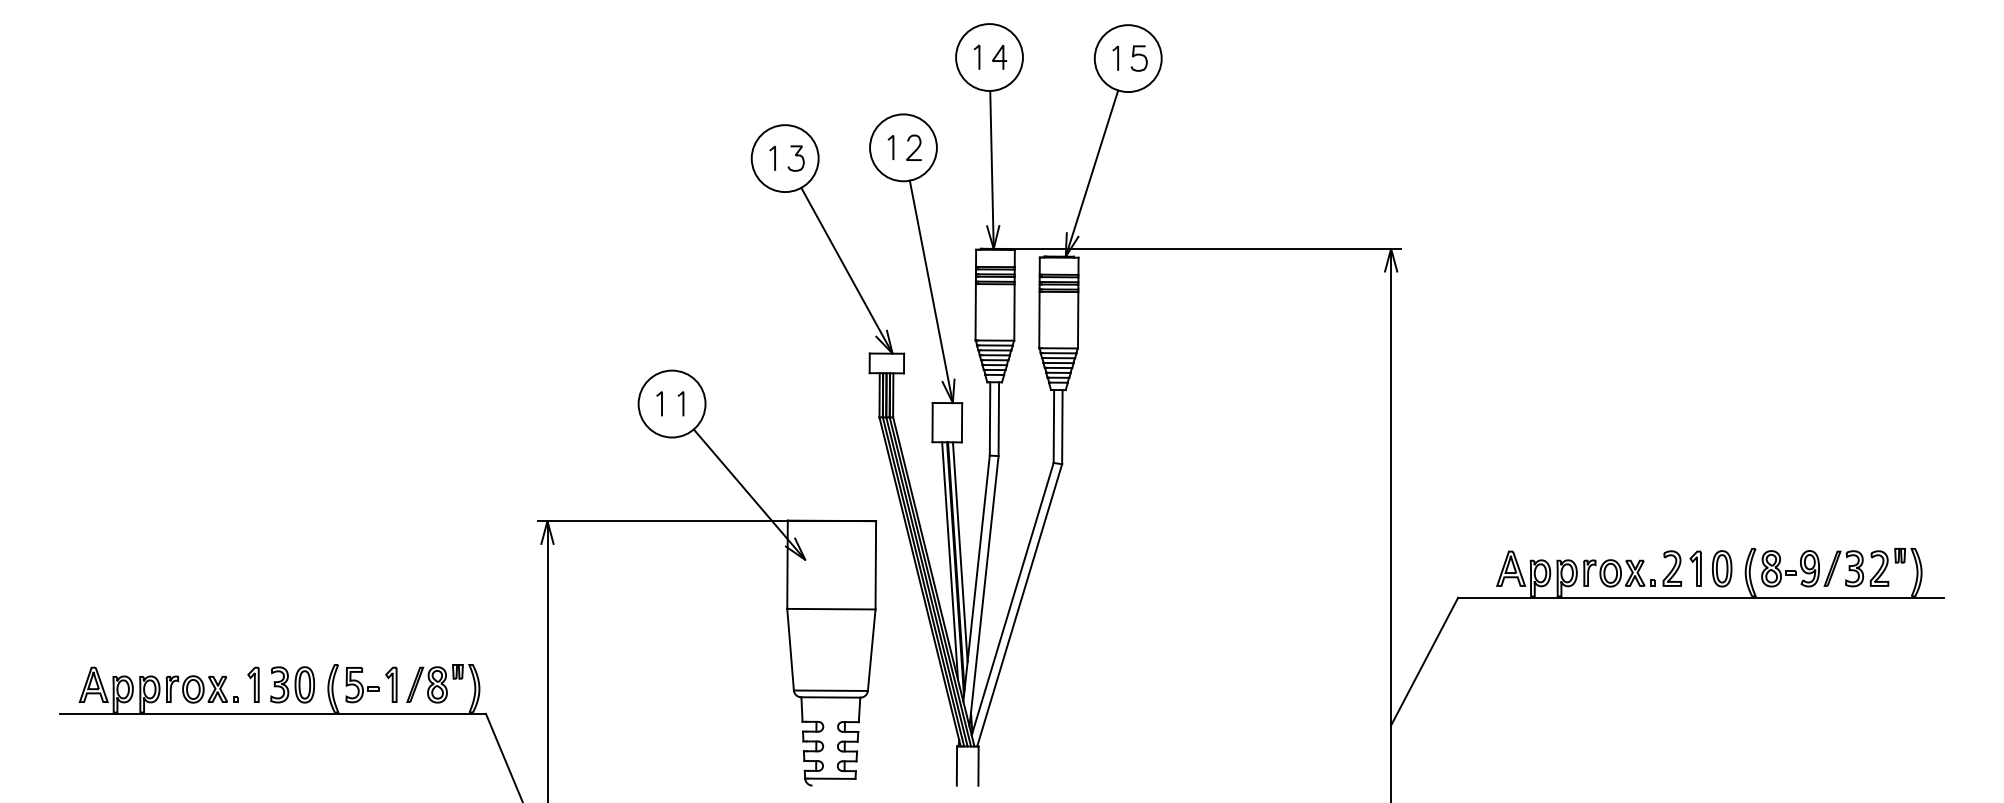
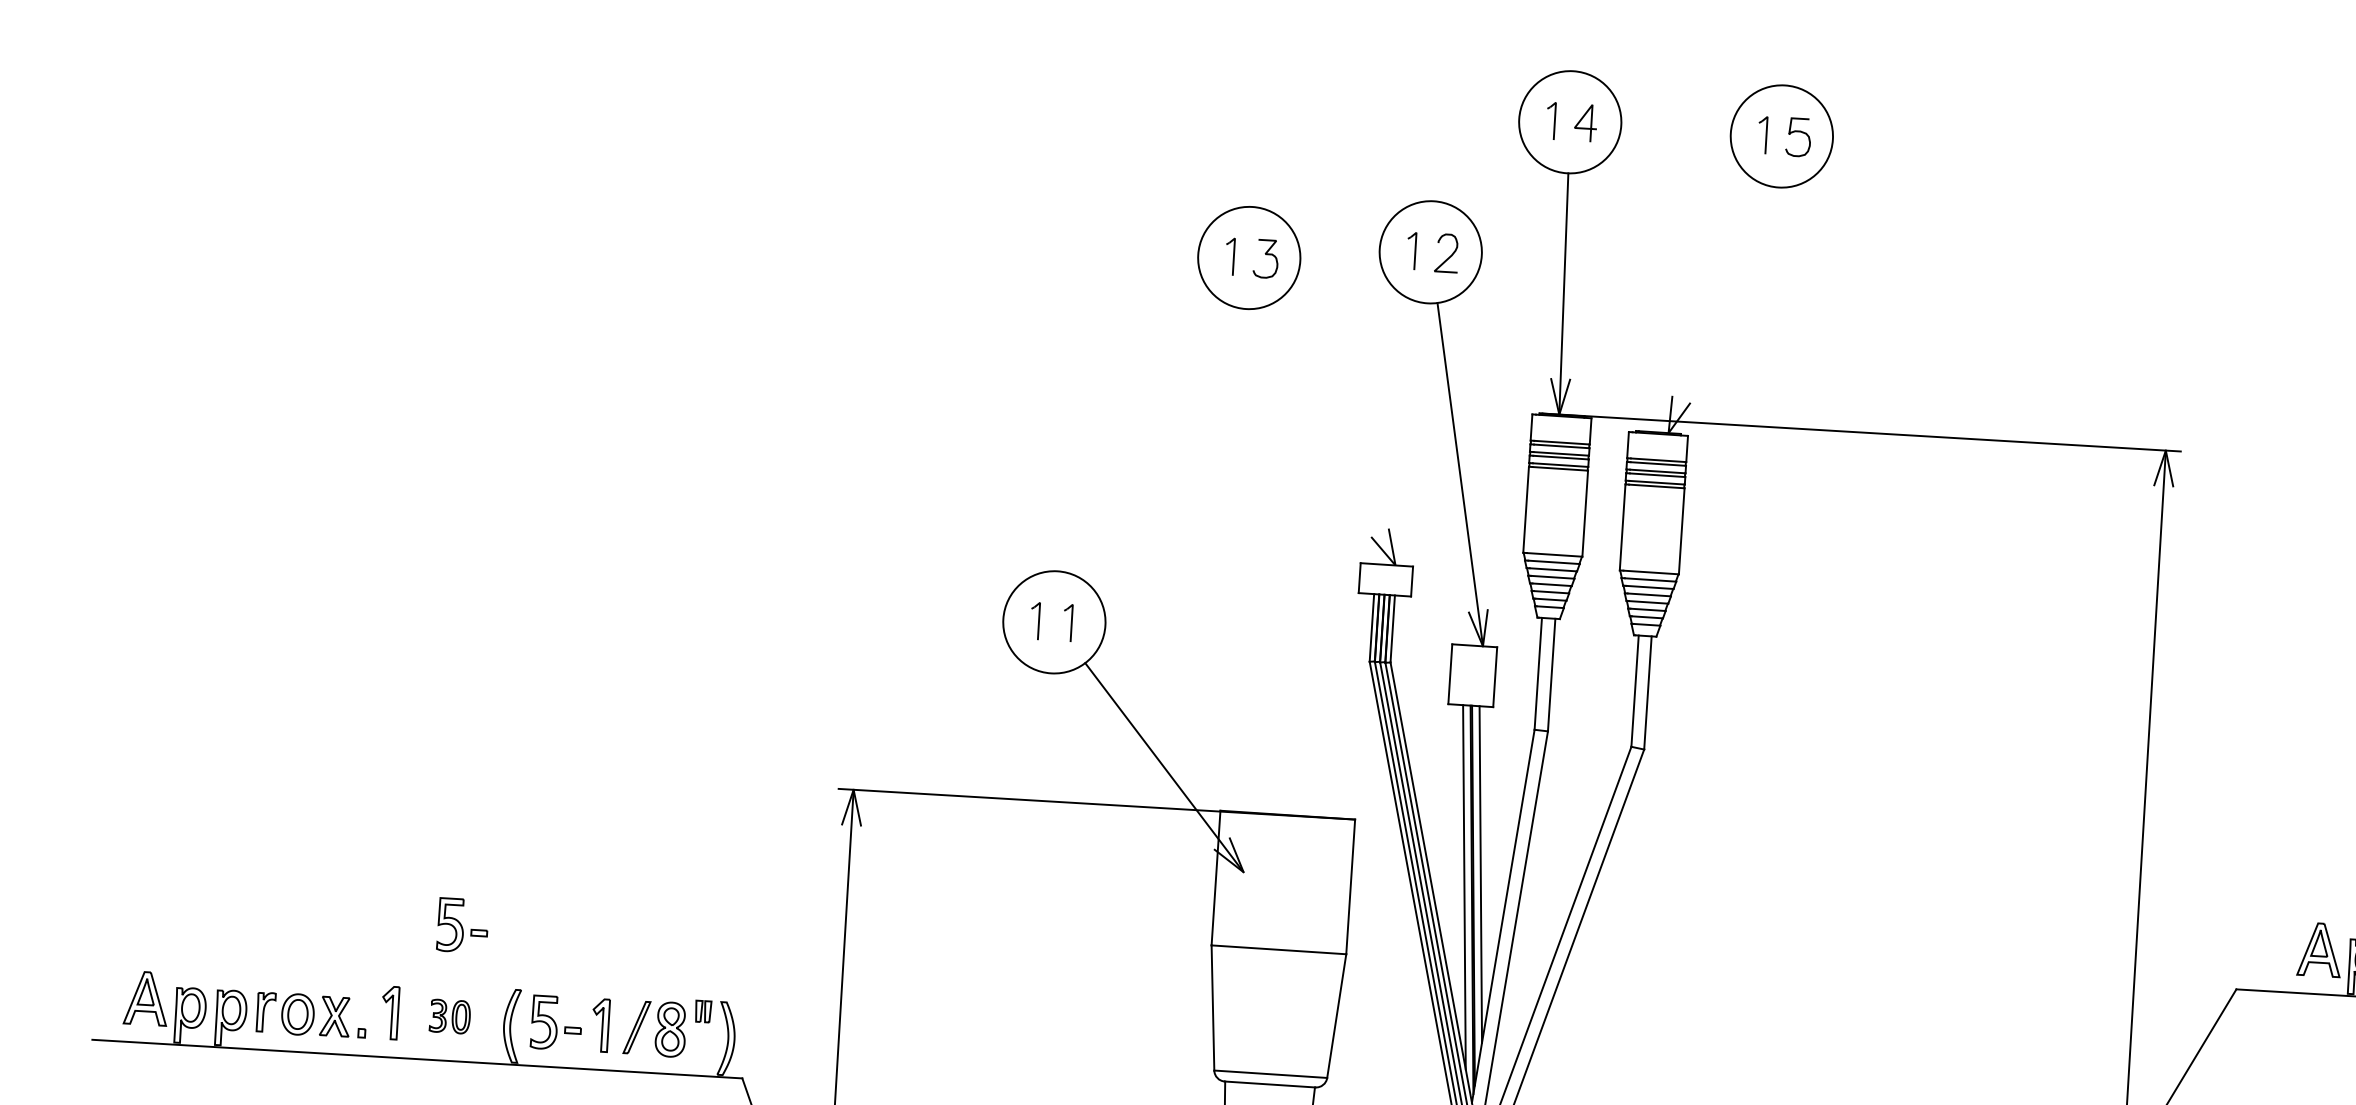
line: (1091, 173) -> (1715, 308), removed
line: (846, 270) -> (1332, 434), removed
part: (297, 625) -> (462, 926), added
part: (292, 684) -> (449, 1015), size x0.6

